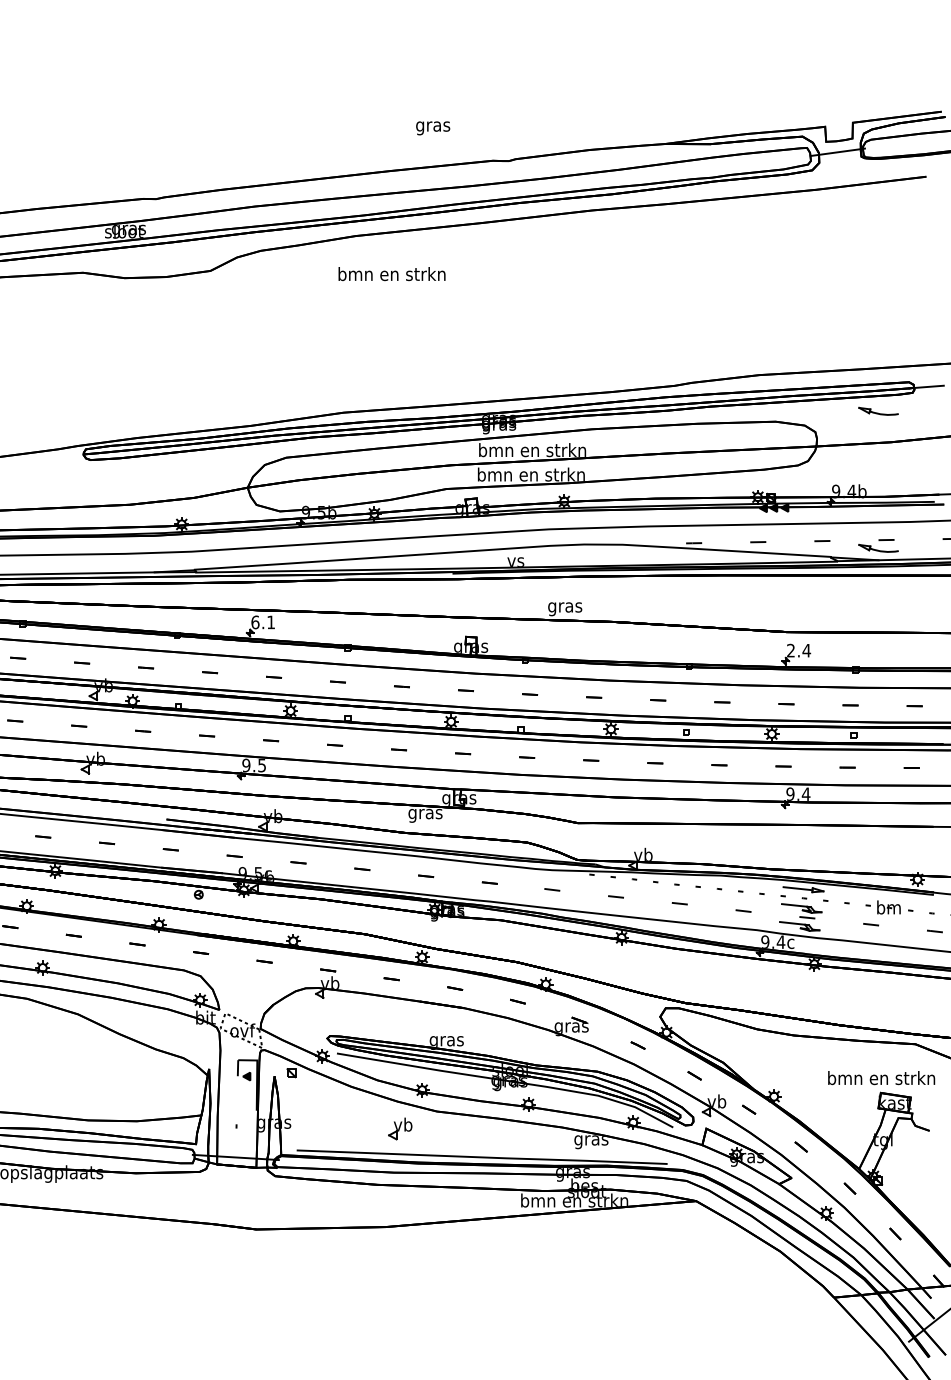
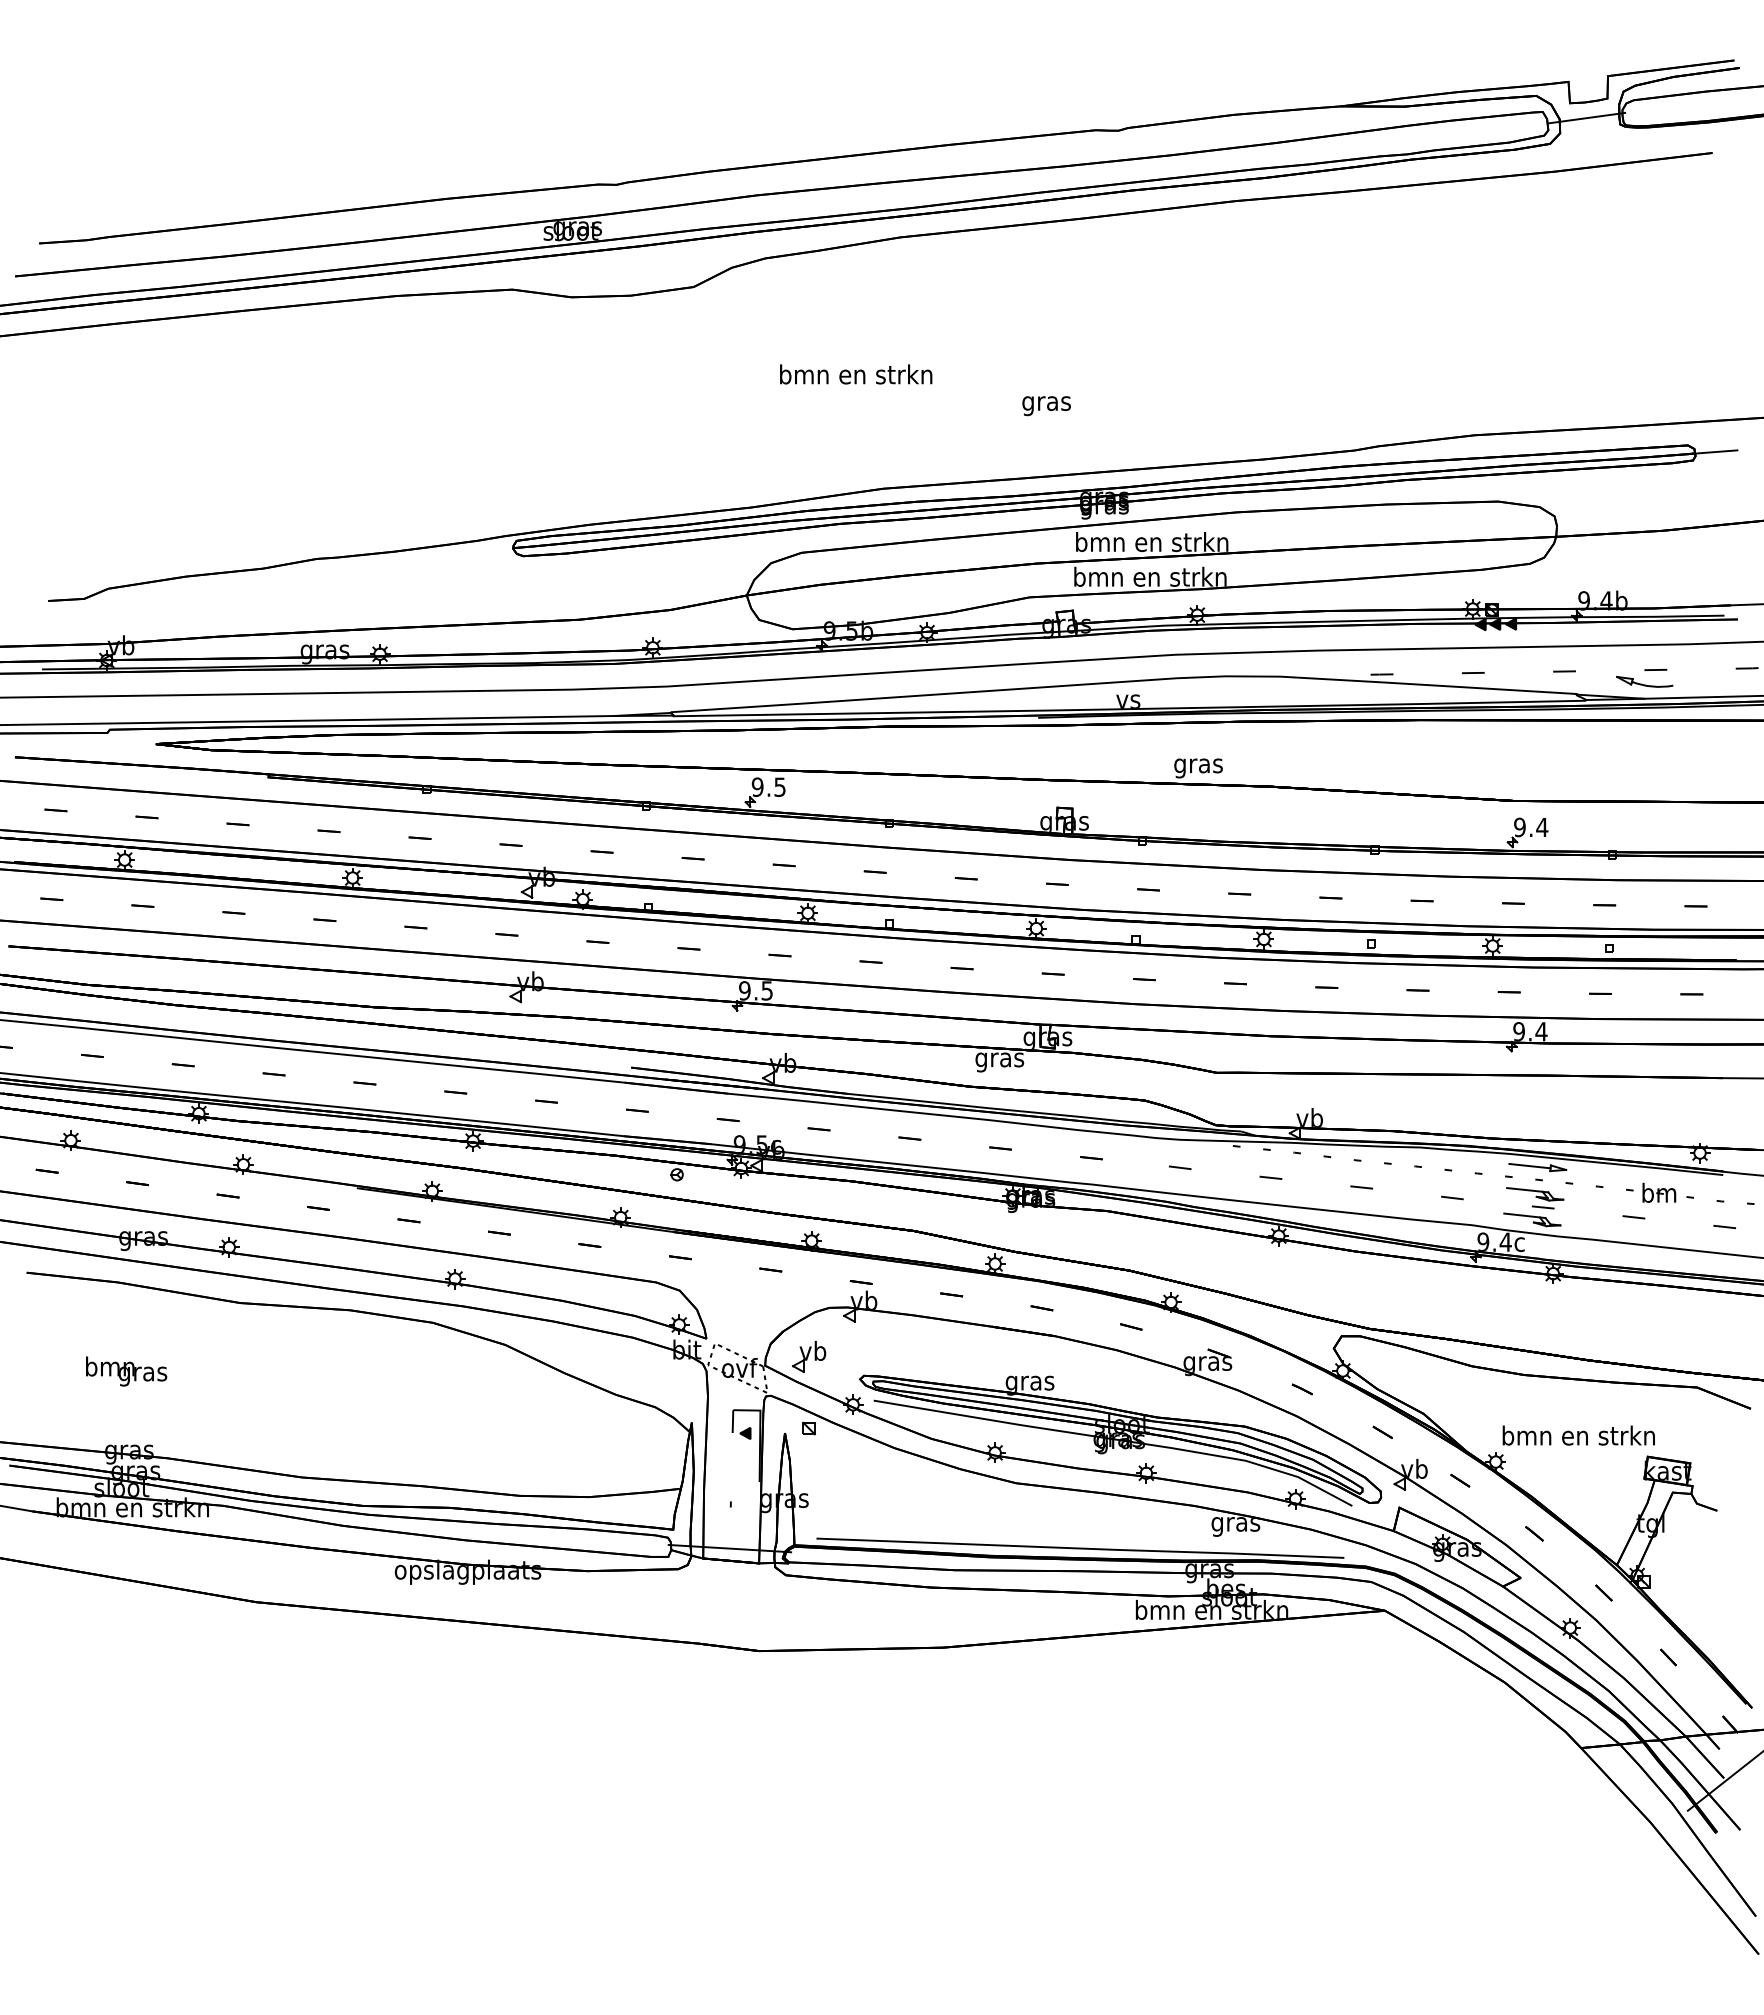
text: (433, 128) -> (1046, 406), moved
text: (392, 274) -> (856, 374), moved
part: (878, 411) -> (1644, 486), removed
text: (262, 621) -> (768, 786), 6.1 -> 9.5
text: (790, 650) -> (1519, 827), 2.4 -> 9.4
text: (881, 1077) -> (1578, 1435), moved
part: (400, 1128) -> (809, 1356), moved

